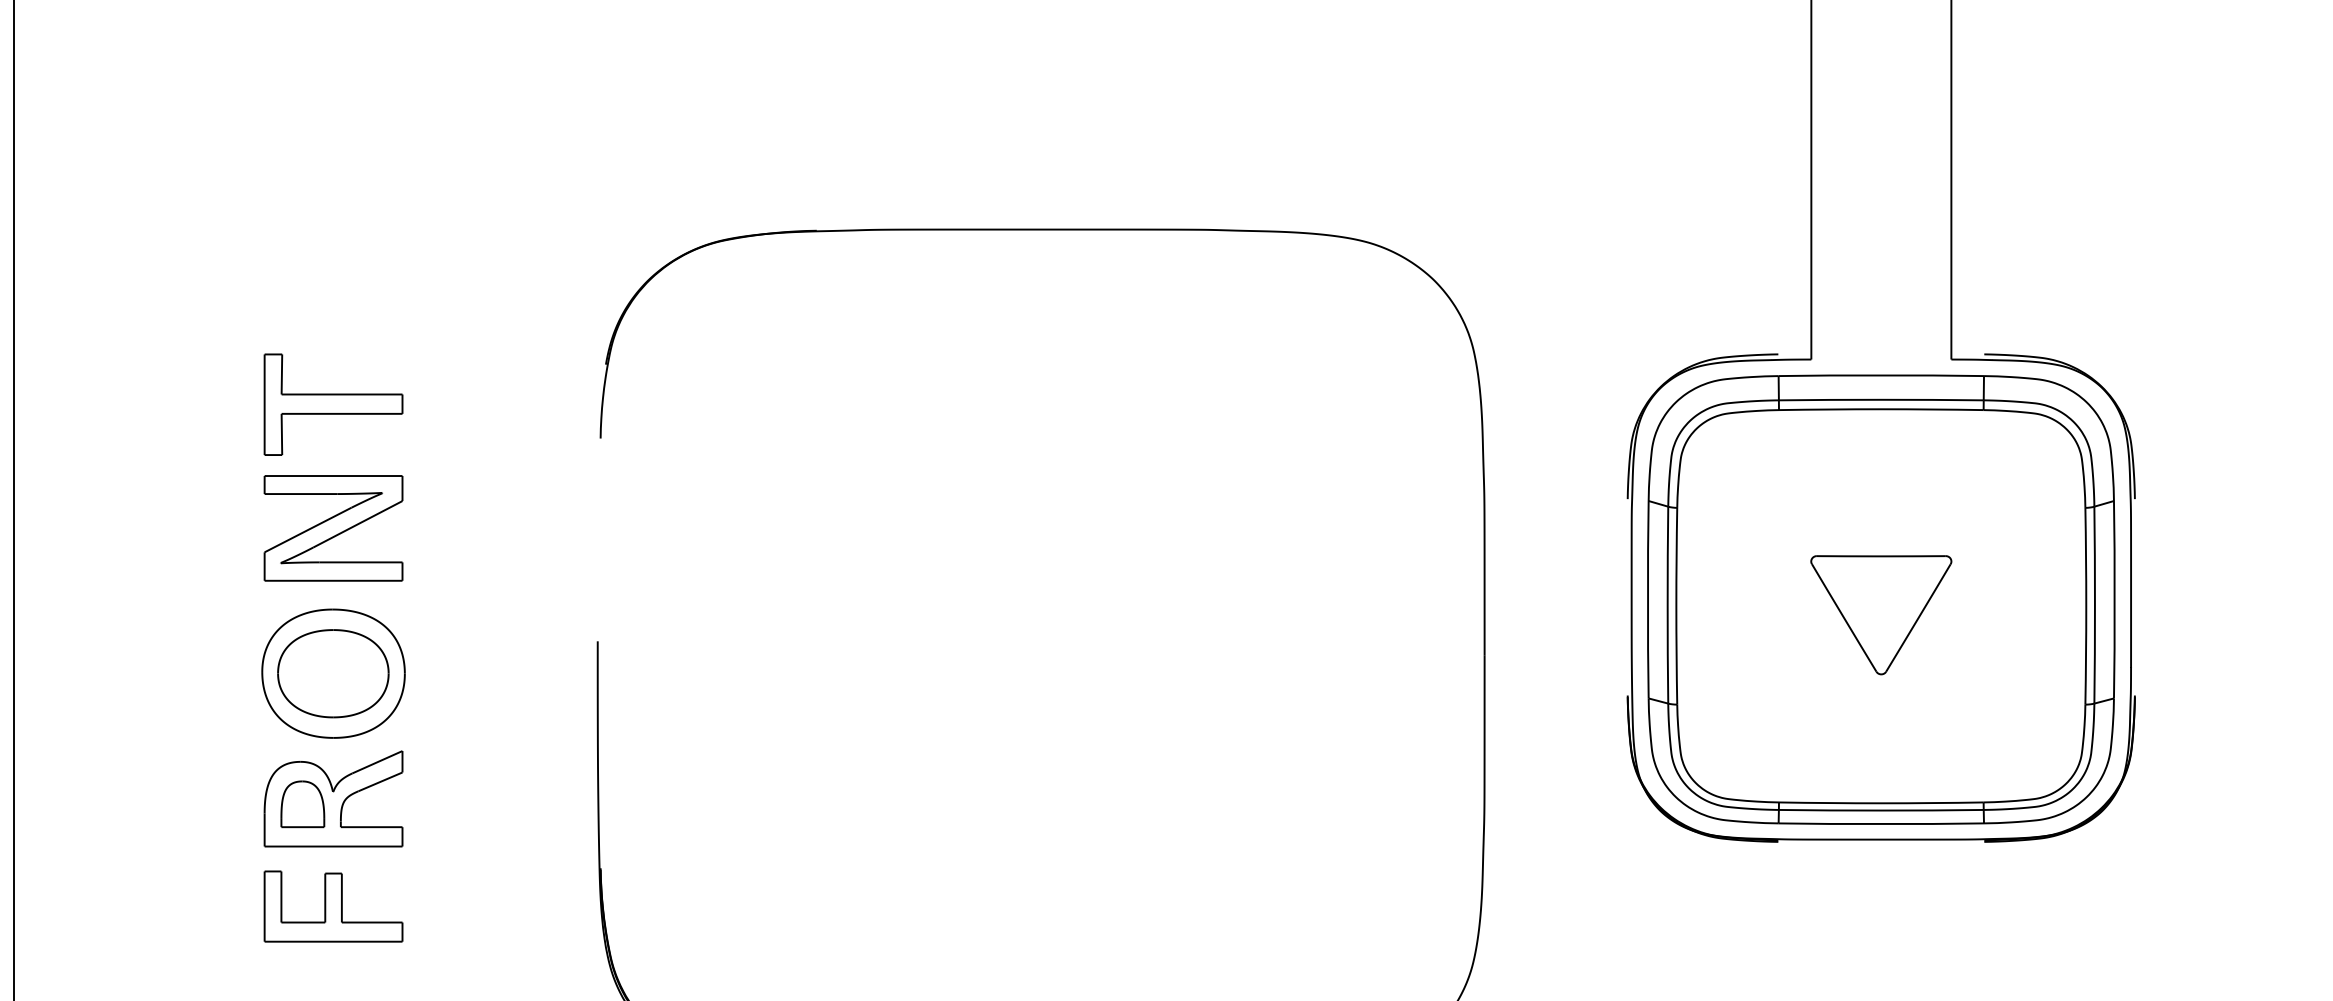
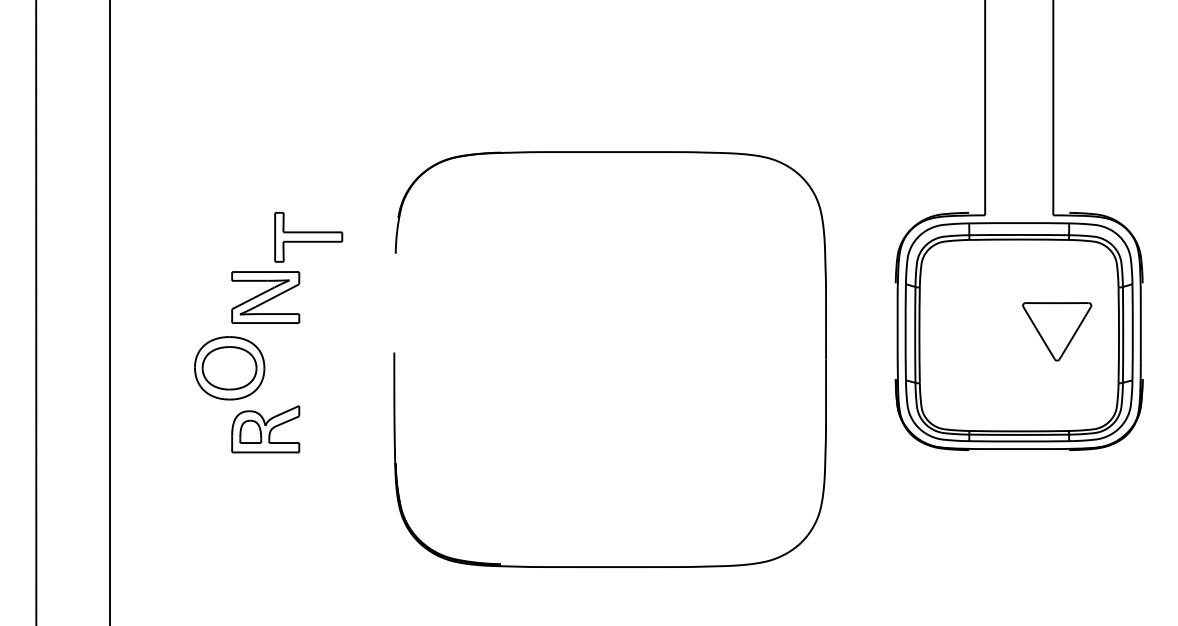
part: (333, 405) -> (308, 237), moved
part: (1881, 614) -> (1057, 331), moved
part: (333, 674) -> (229, 368), moved
part: (333, 906) -> (265, 481), removed

